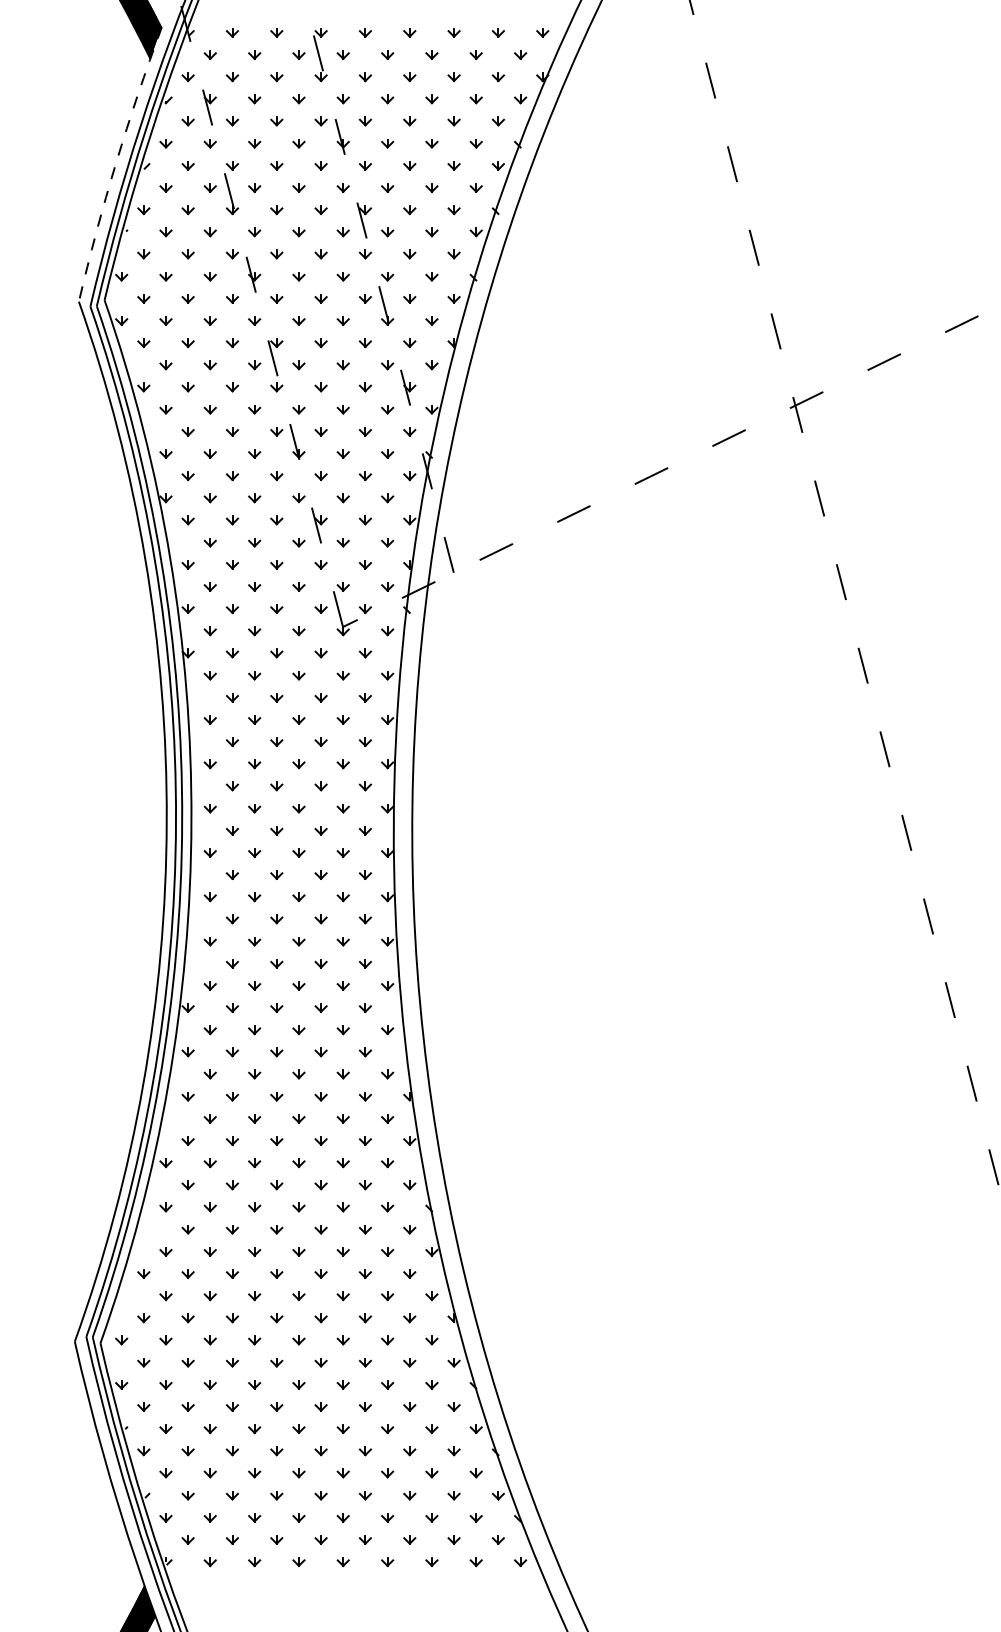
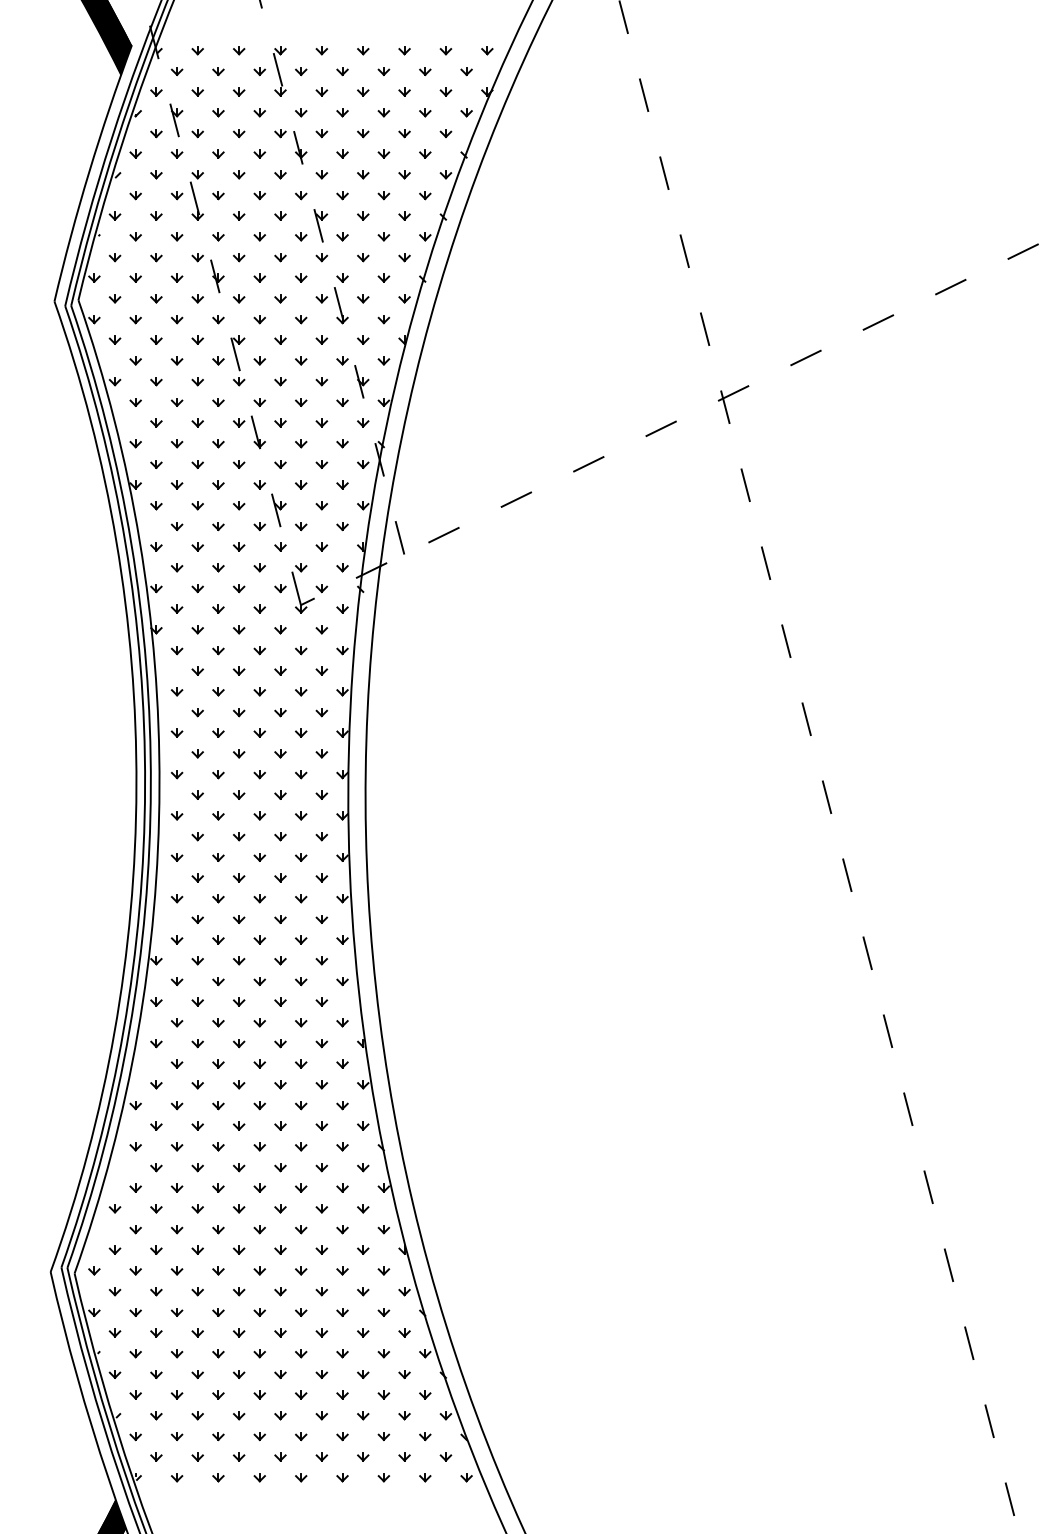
arc: (116, 163) -> (89, 172), dashed -> solid

